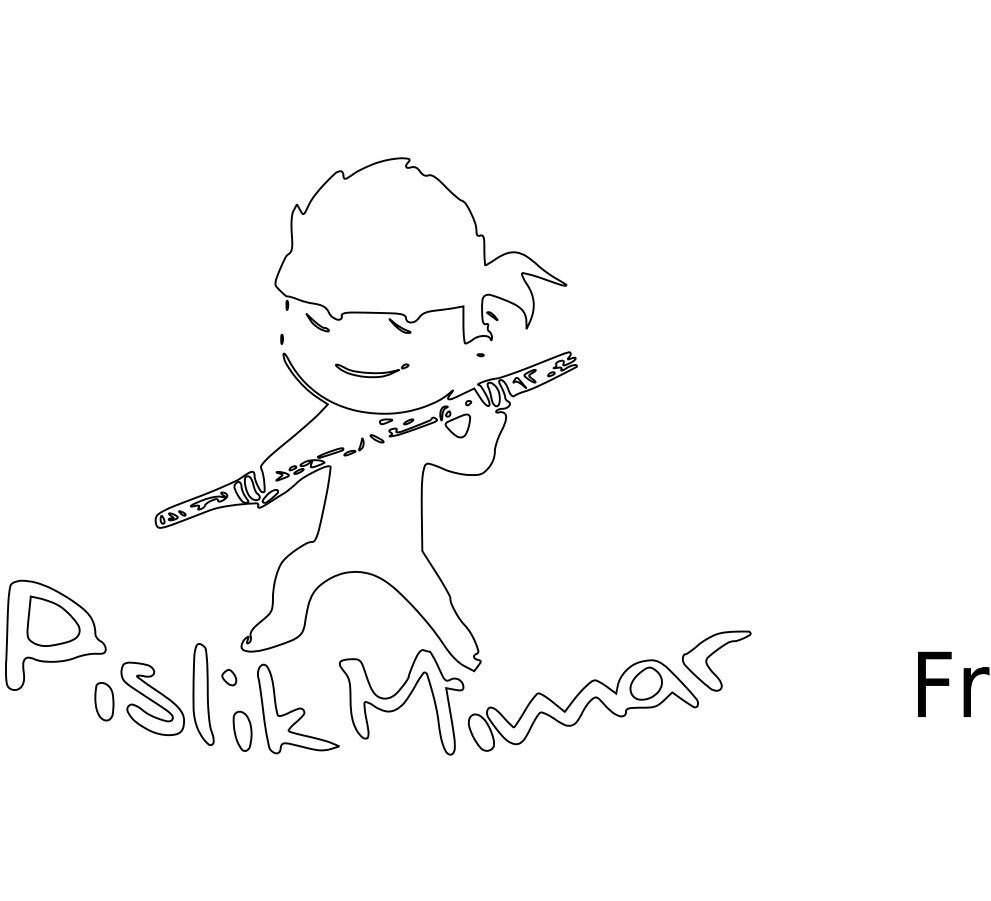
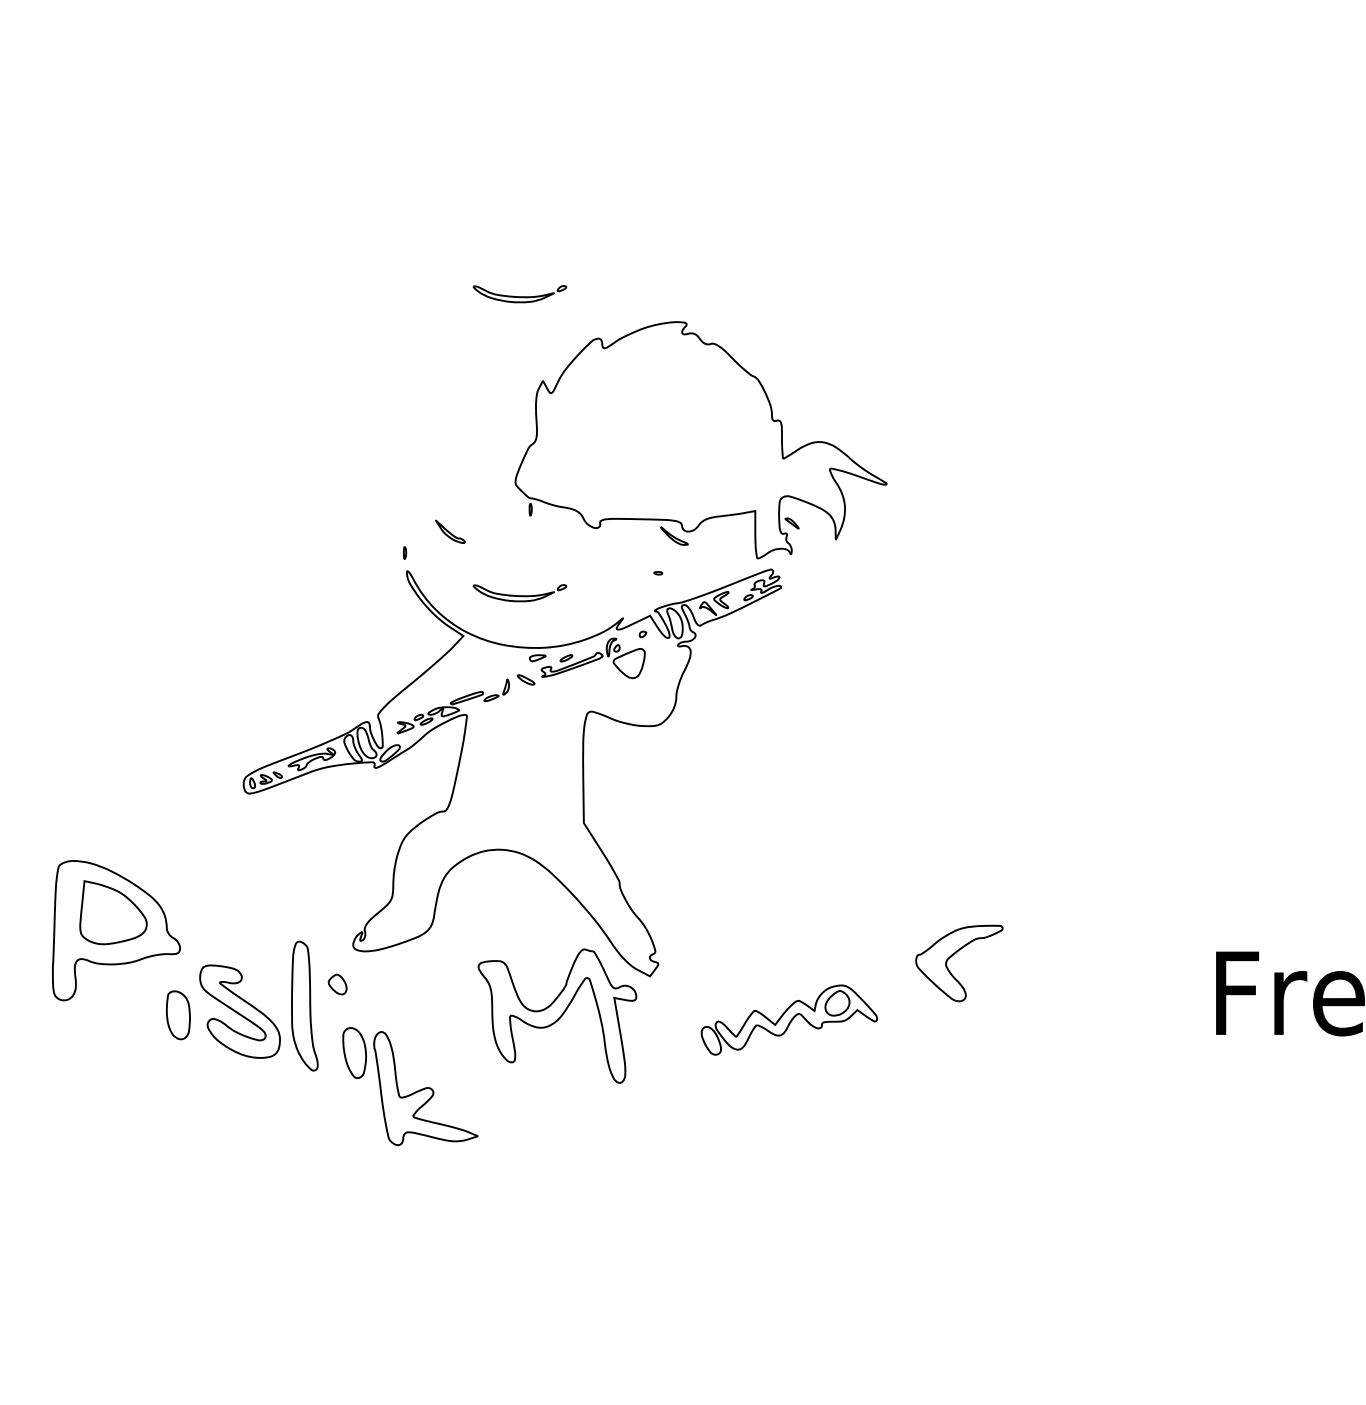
part: (371, 136) -> (519, 294), added
part: (420, 251) -> (700, 440), moved
part: (583, 705) -> (789, 1019), size x0.6
part: (298, 708) -> (425, 1088), moved

